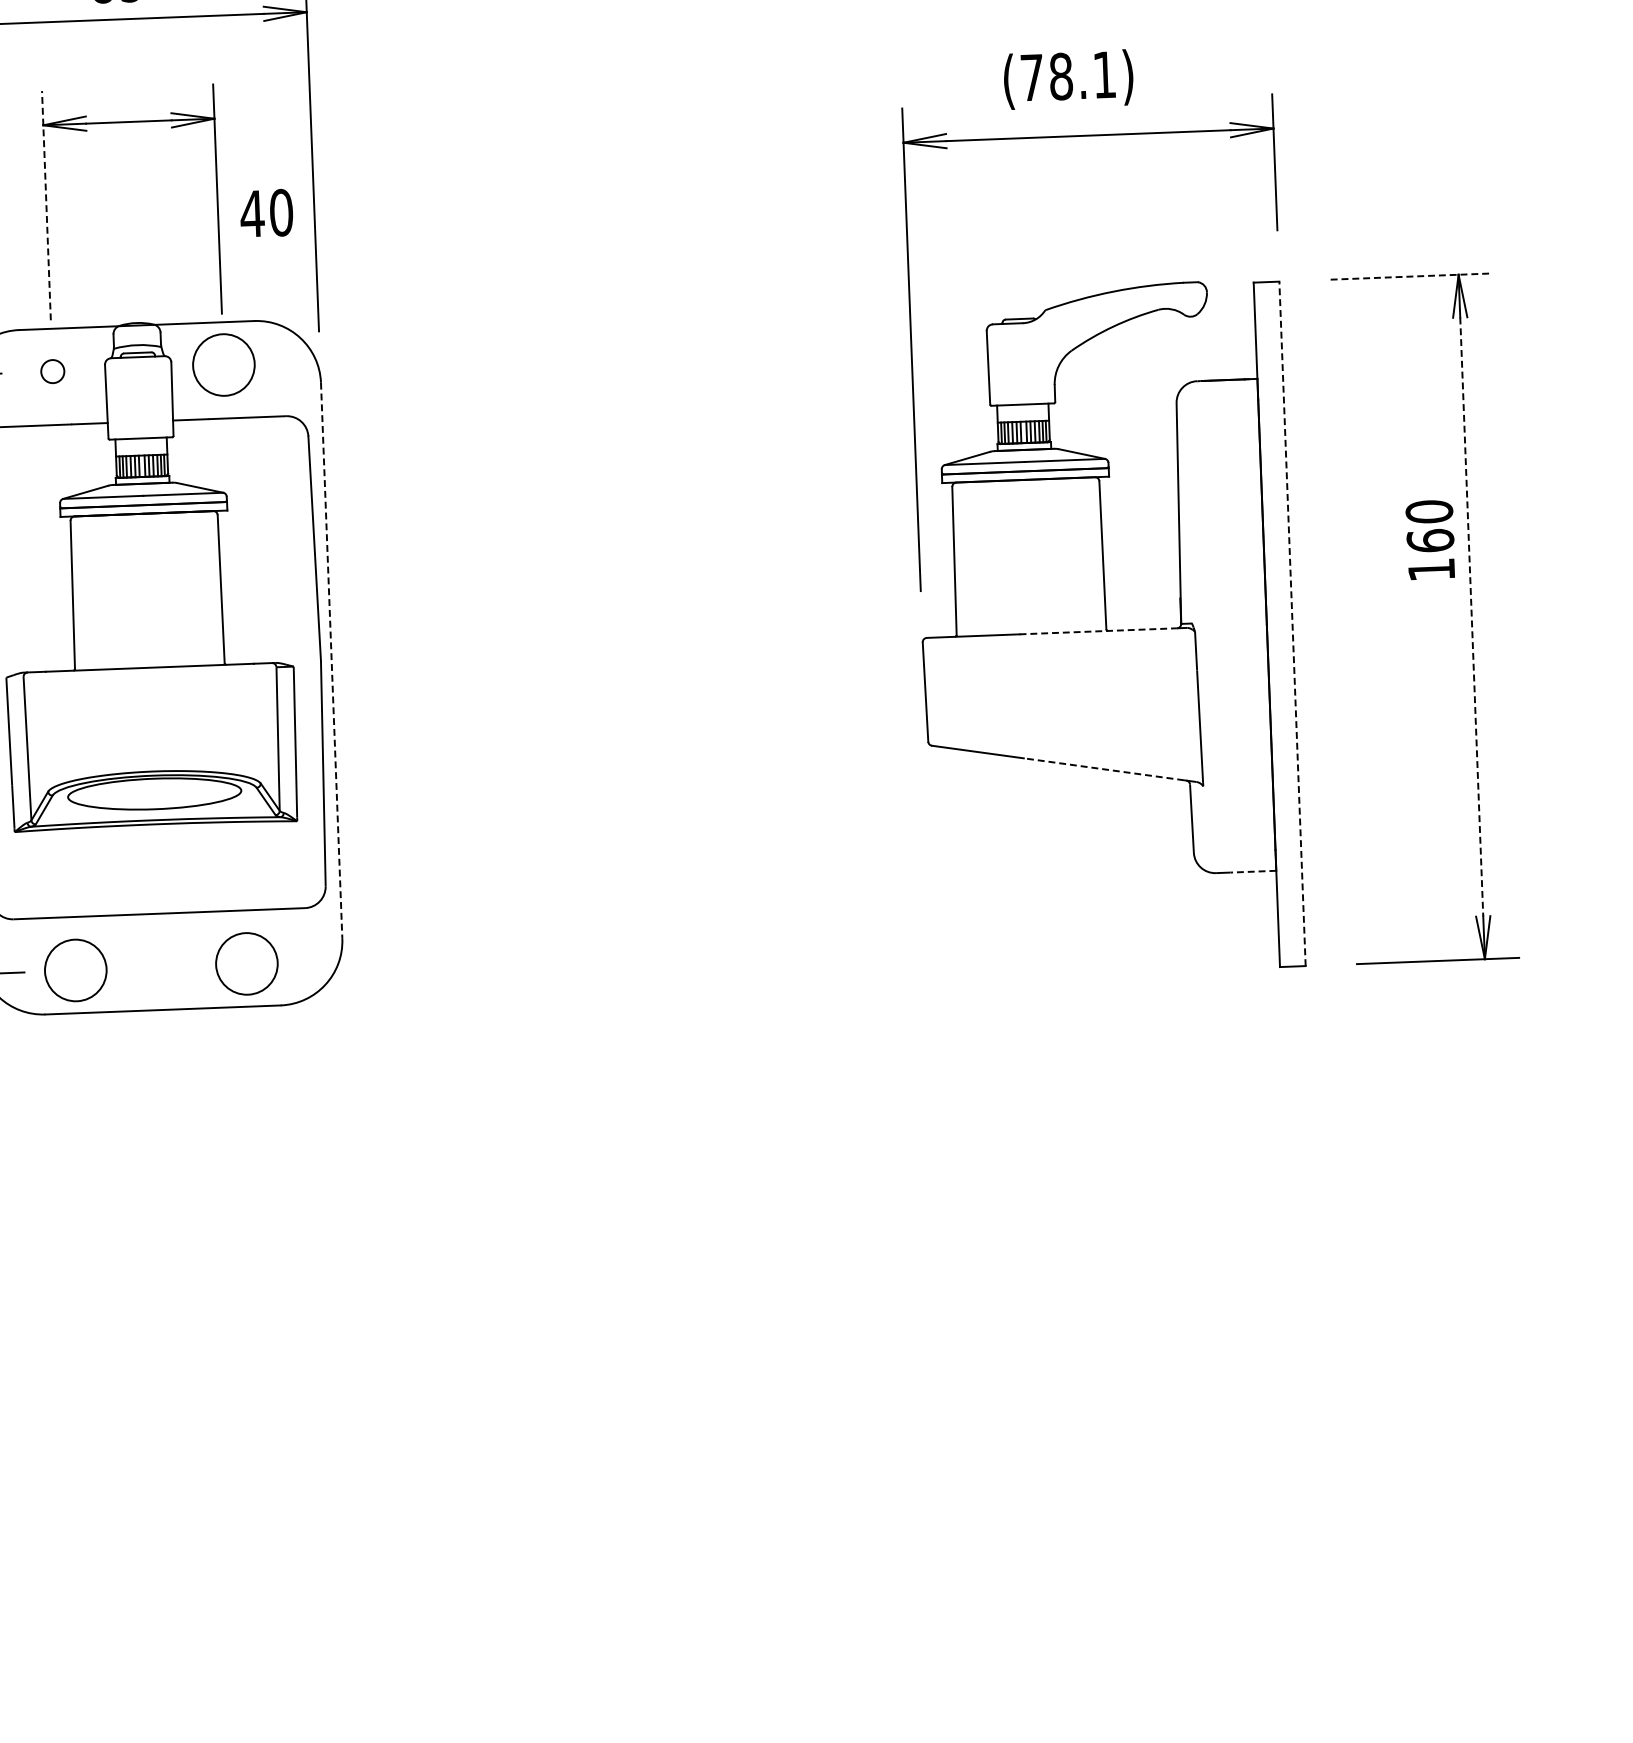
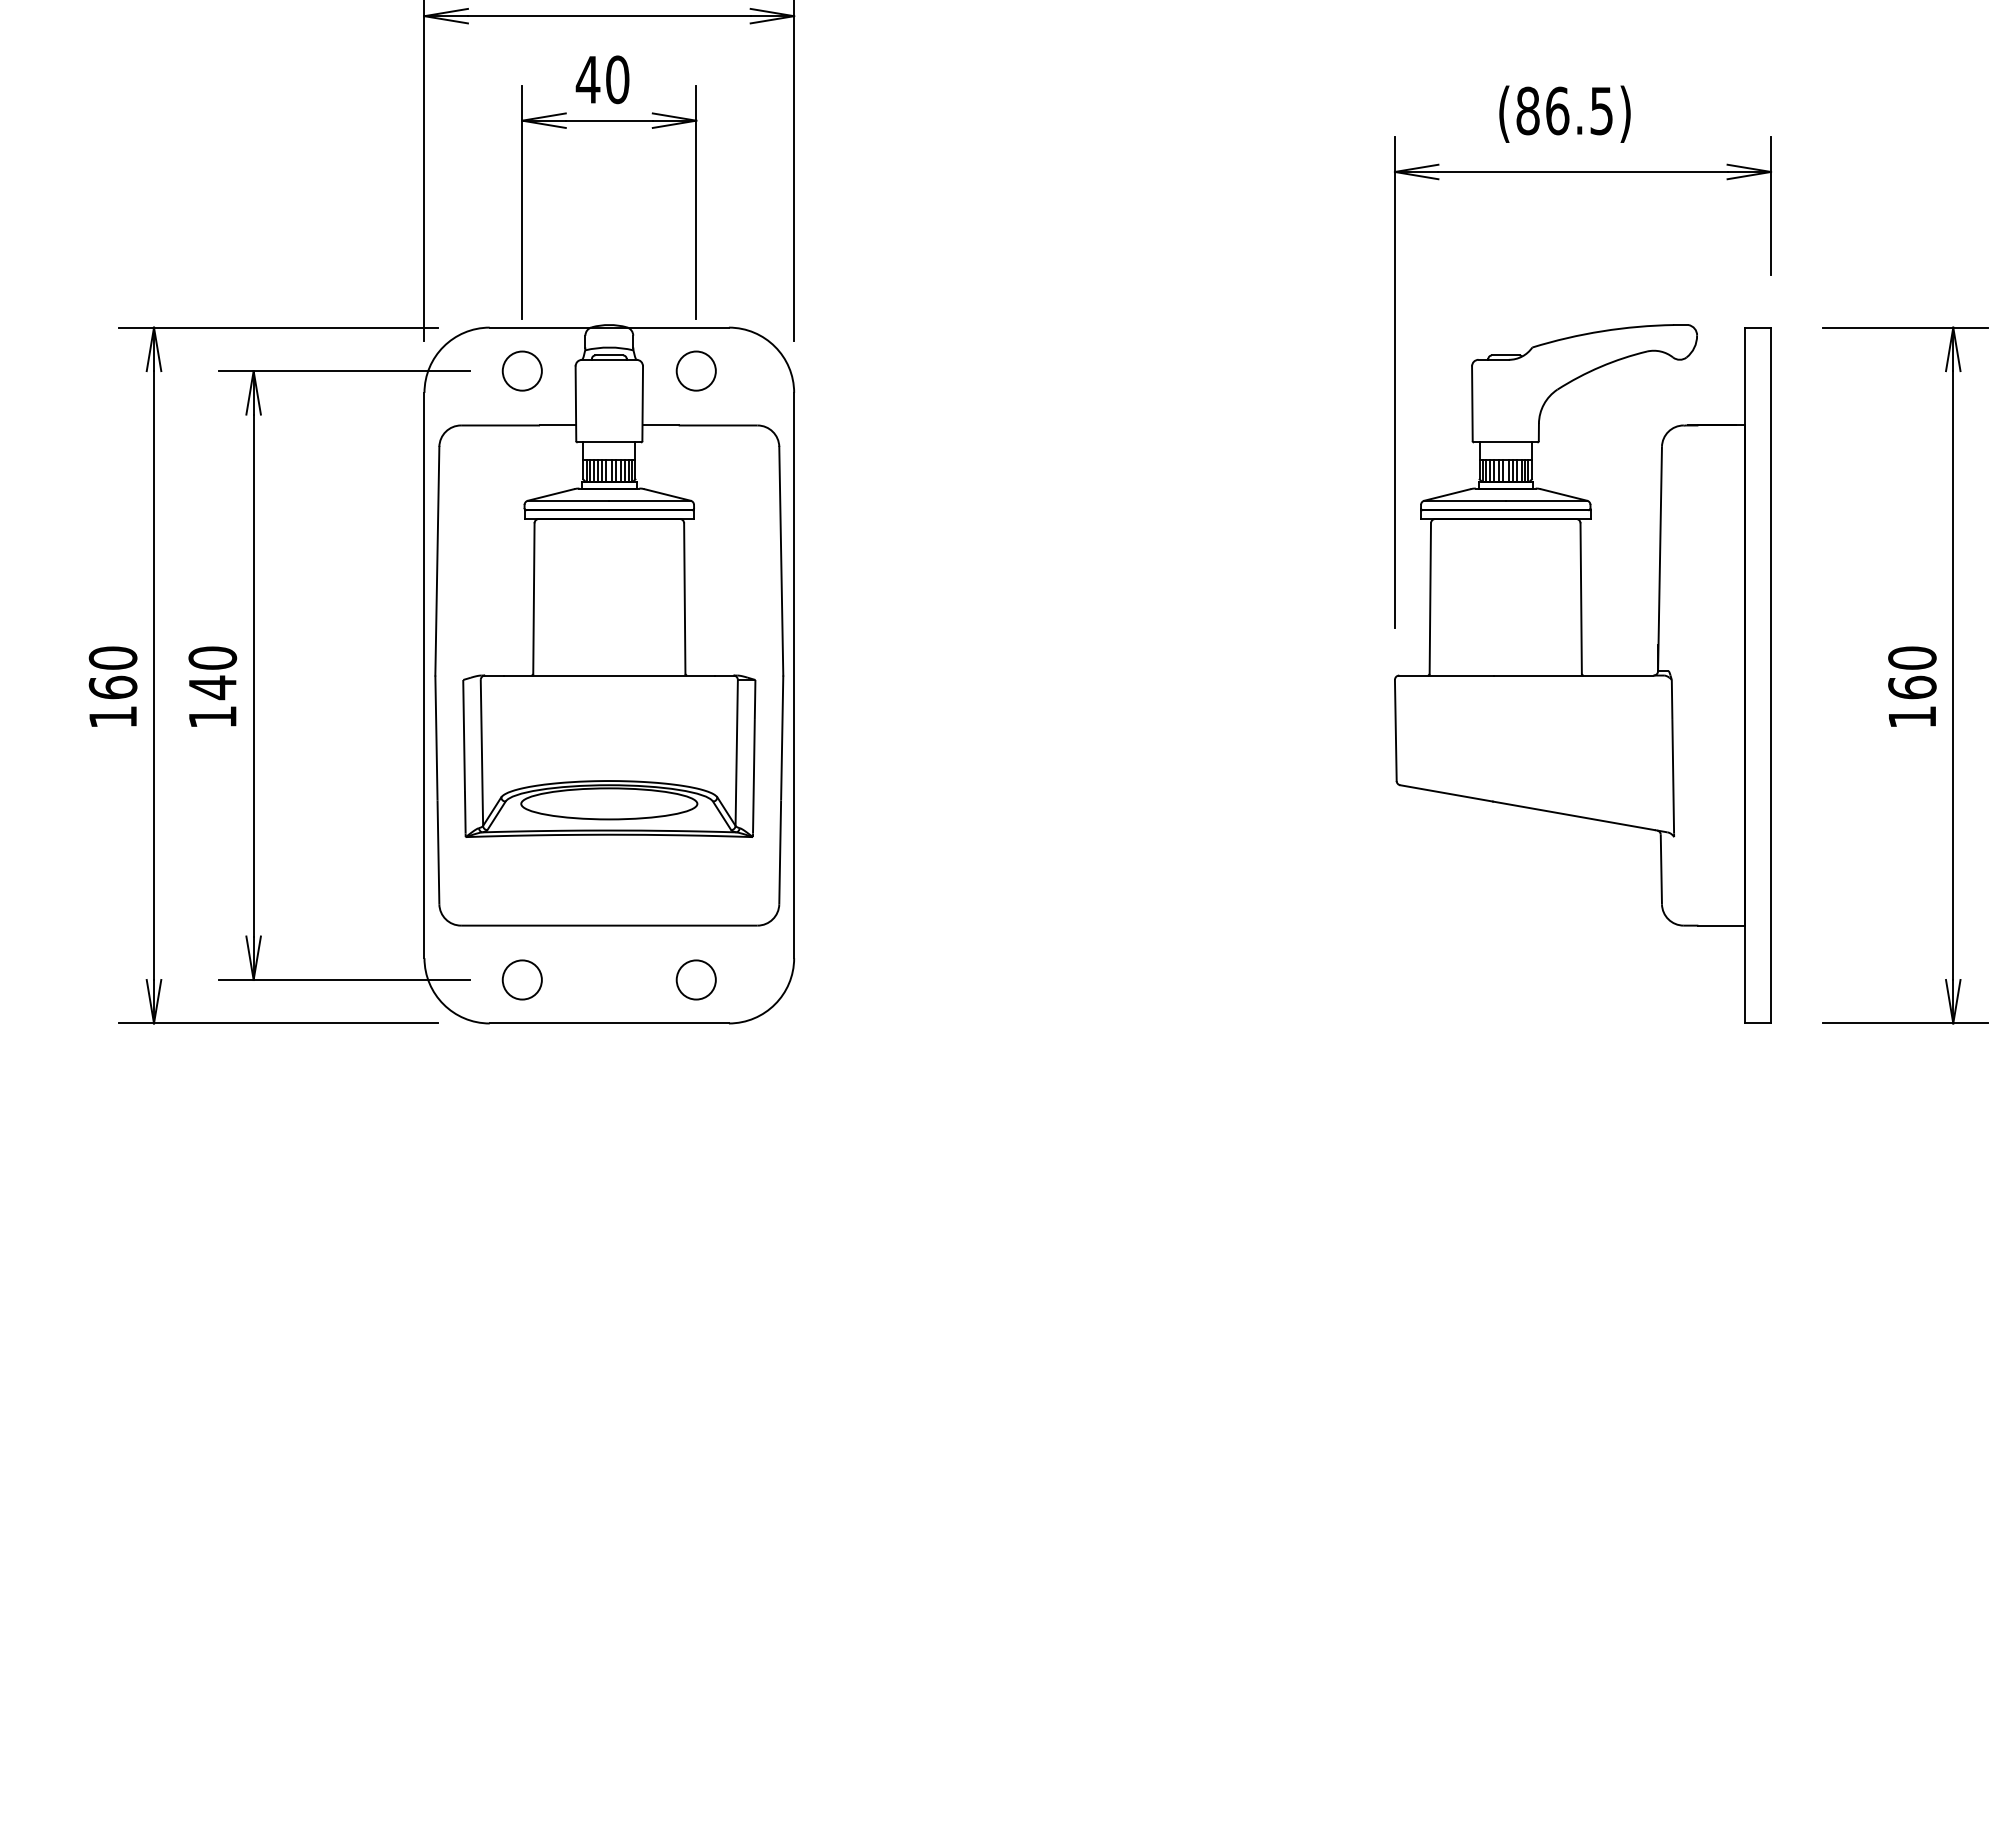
text: (1068, 75) -> (1564, 110), (78.1) -> (86.5)
line: (46, 205) -> (522, 202), dashed -> solid
text: (266, 213) -> (602, 79), moved
line: (1412, 276) -> (1906, 327), dashed -> solid
circle: (223, 364) -> (695, 370), size x0.62
circle: (51, 371) -> (521, 370), size x1.67
text: (1430, 539) -> (1912, 686), moved
line: (1472, 617) -> (1953, 676), dashed -> solid
line: (1292, 623) -> (1771, 675), dashed -> solid
line: (1098, 631) -> (1573, 675), dashed -> solid
line: (332, 660) -> (794, 675), dashed -> solid
line: (1103, 768) -> (1573, 815), dashed -> solid
line: (1253, 871) -> (1721, 925), dashed -> solid
circle: (246, 963) -> (695, 979), size x0.62
circle: (74, 970) -> (521, 979), size x0.62

